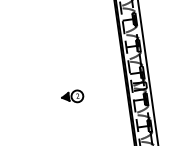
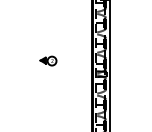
part: (72, 96) -> (48, 60), moved

